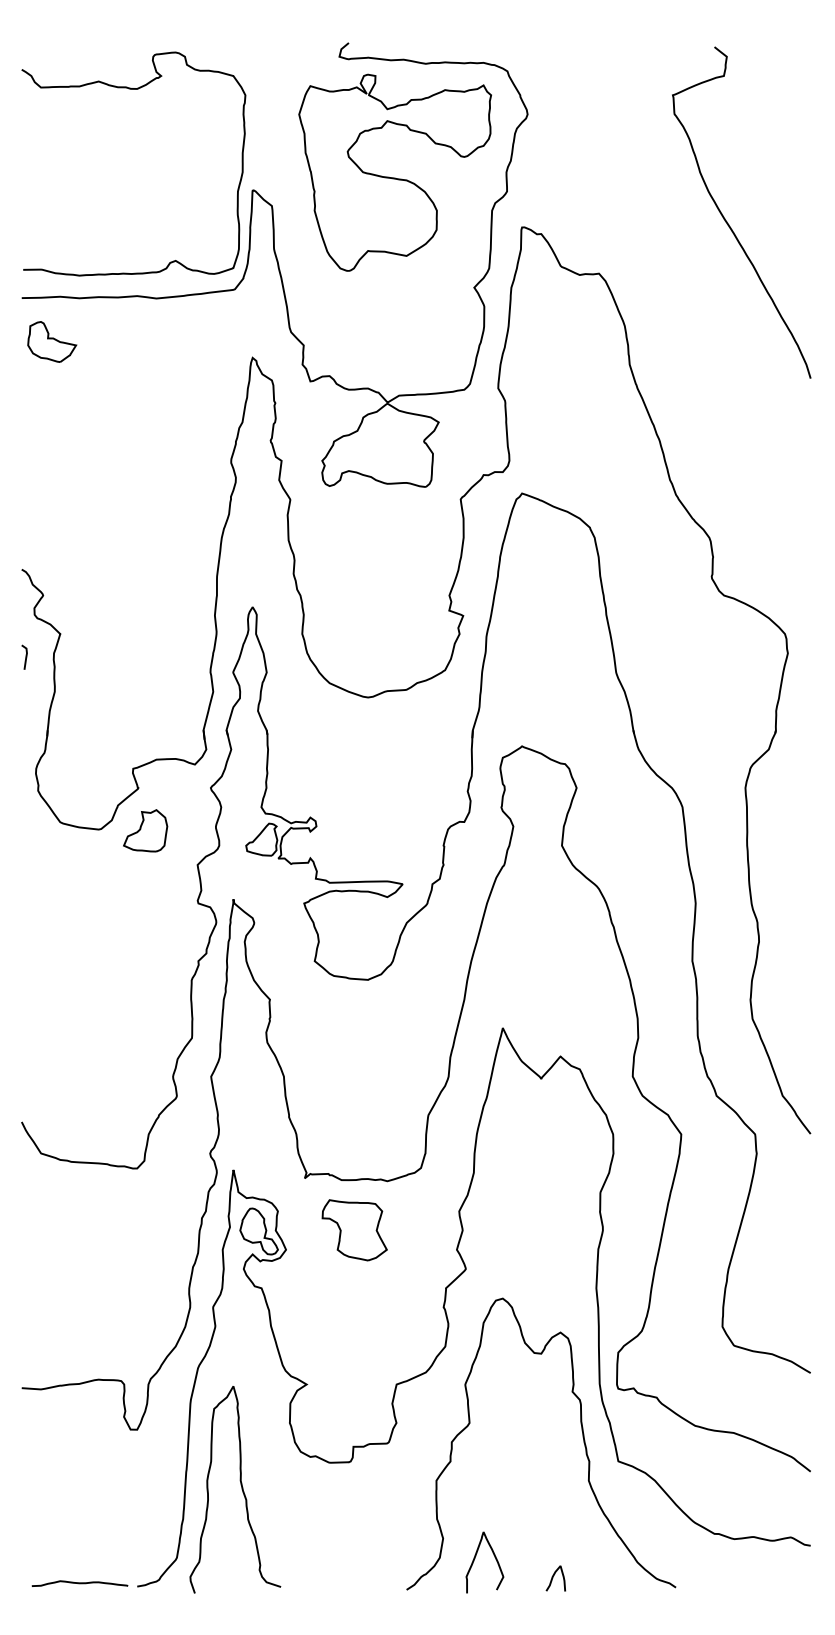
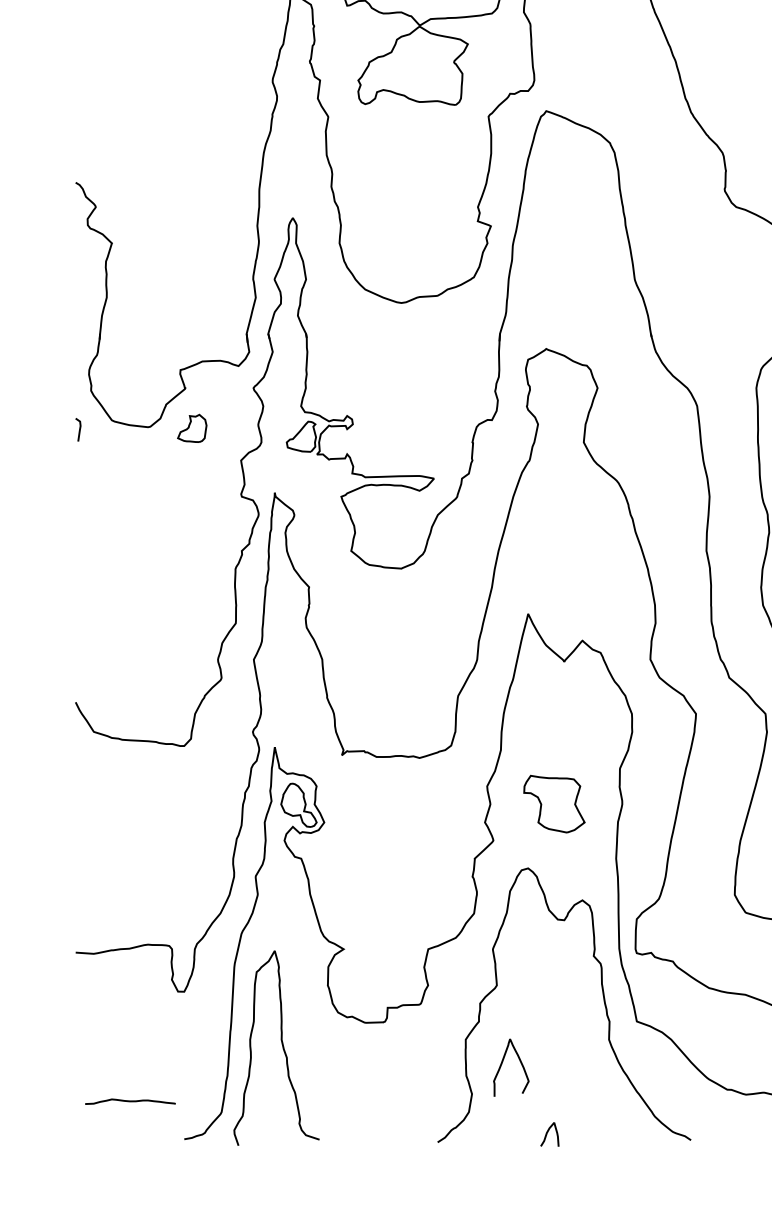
line: (25, 656) -> (79, 429), moved
part: (145, 830) -> (192, 428), size x0.7
part: (354, 1230) -> (554, 804), moved
curve: (475, 1558) -> (502, 1063), moved
curve: (553, 1578) -> (547, 1134), moved
curve: (79, 1583) -> (129, 1101), moved

